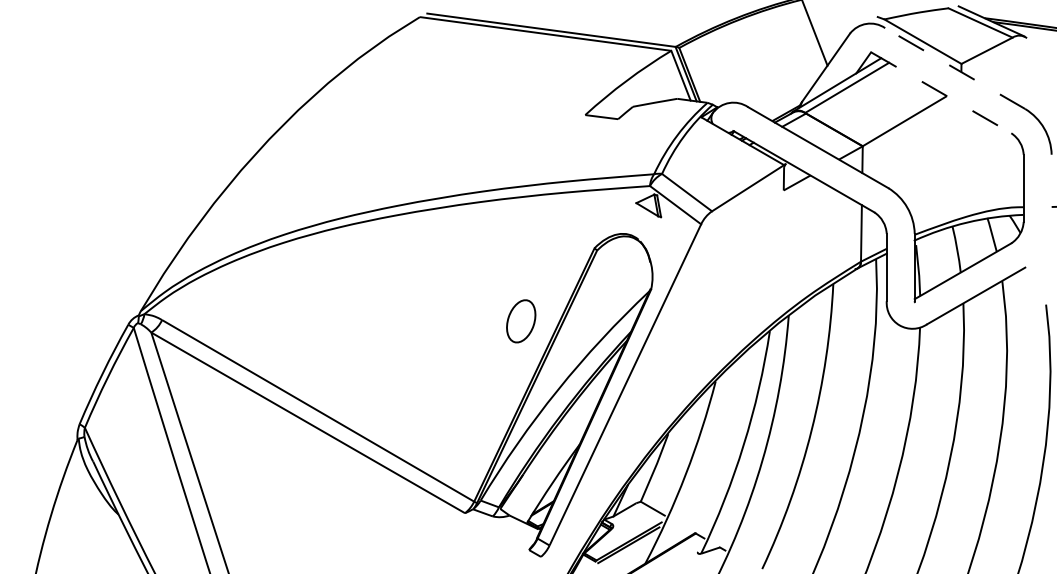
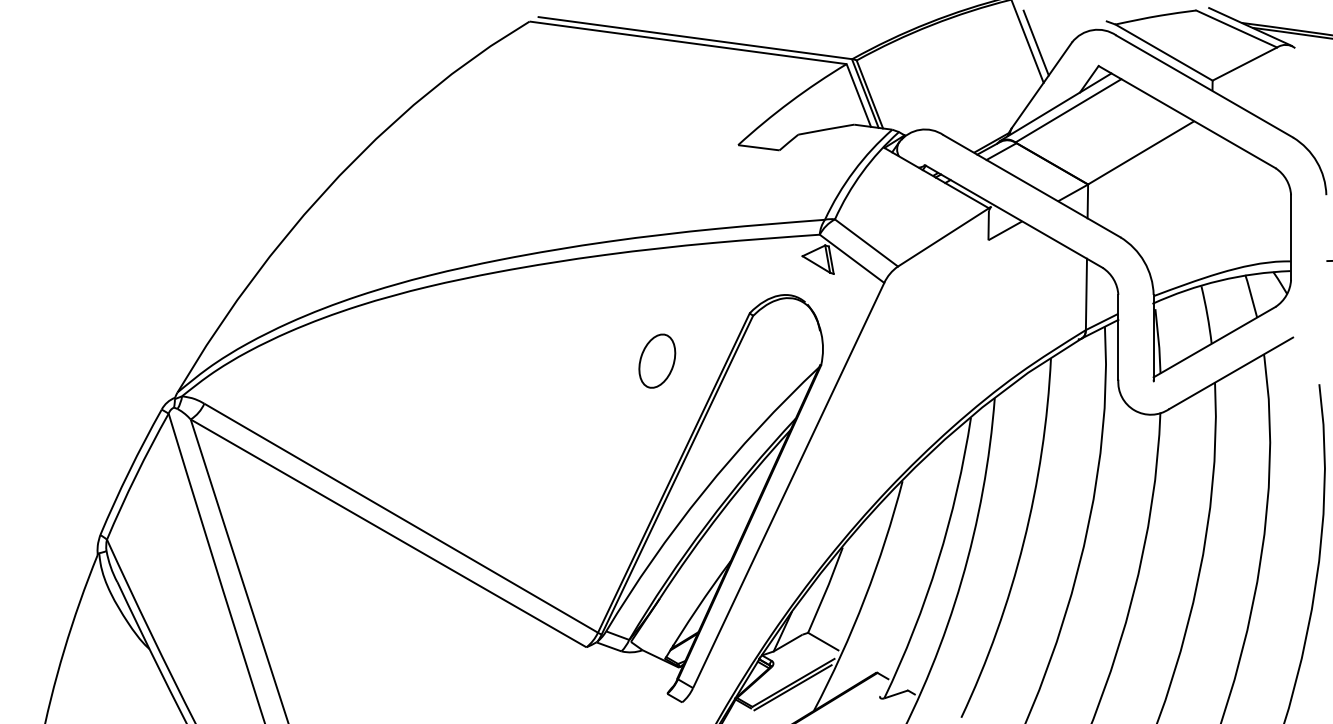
line: (821, 33) -> (1036, 42), added
line: (955, 68) -> (1205, 86), dashed -> solid
line: (941, 92) -> (1187, 116), dashed -> solid
part: (521, 321) -> (657, 361), moved

